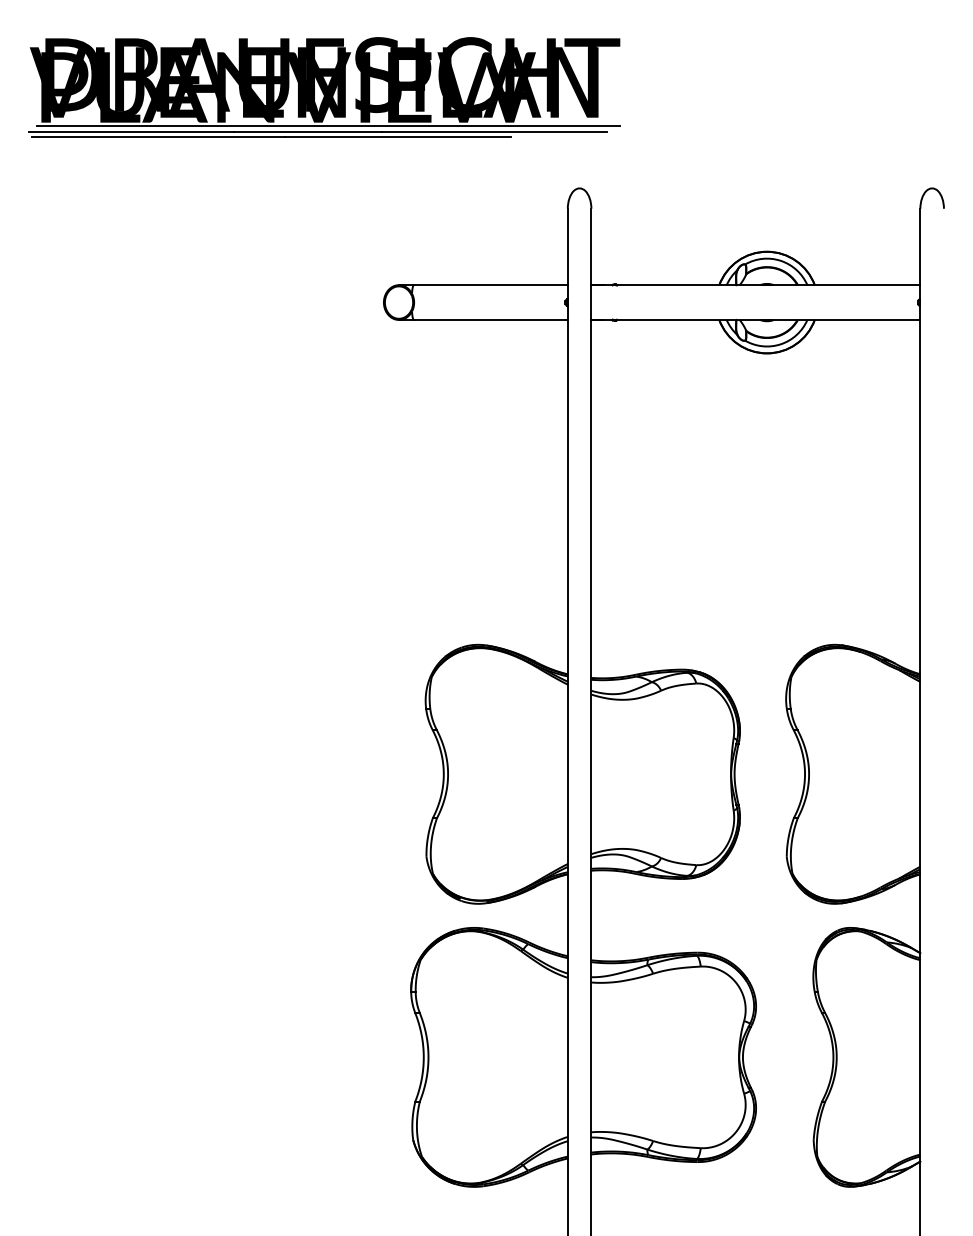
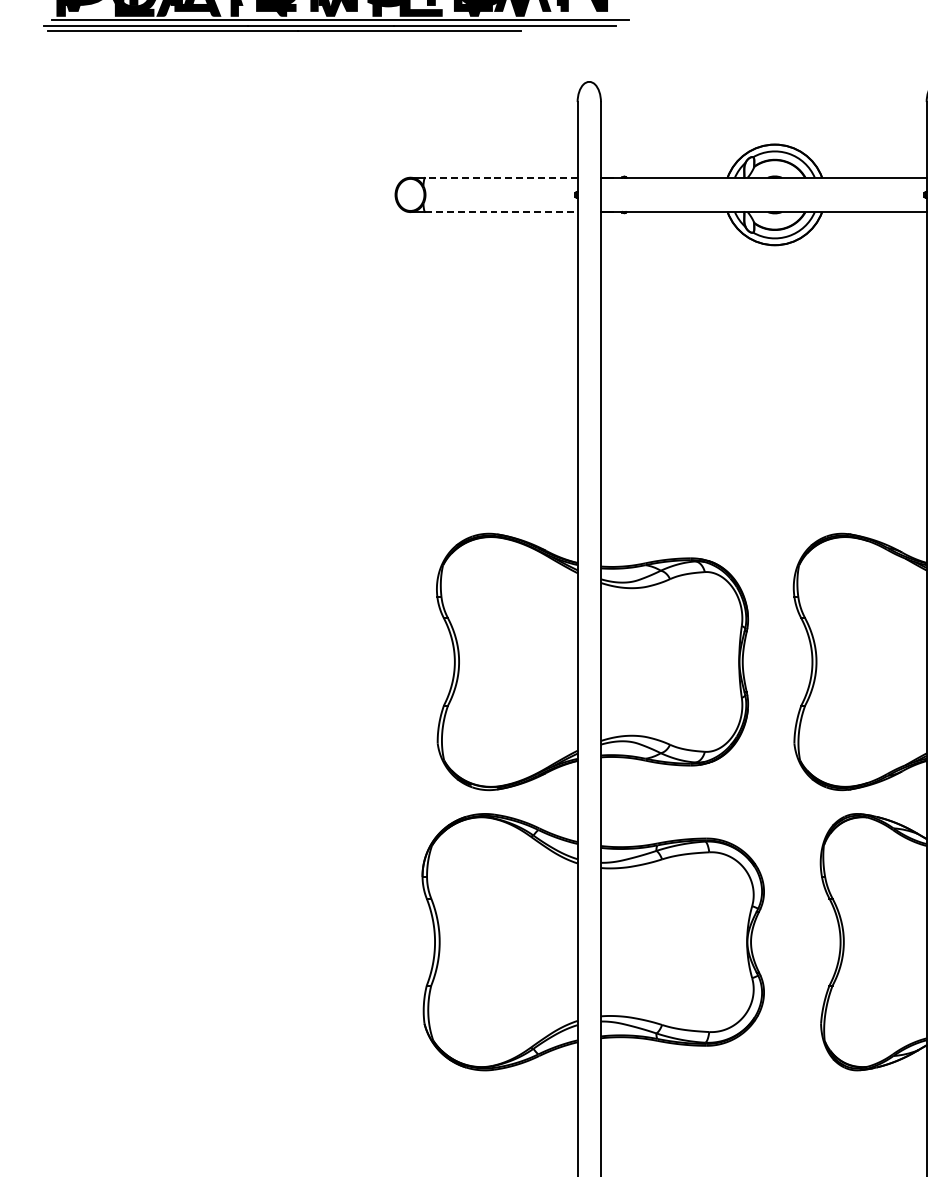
line: (490, 285) -> (501, 178), solid -> dashed
line: (491, 319) -> (502, 211), solid -> dashed

